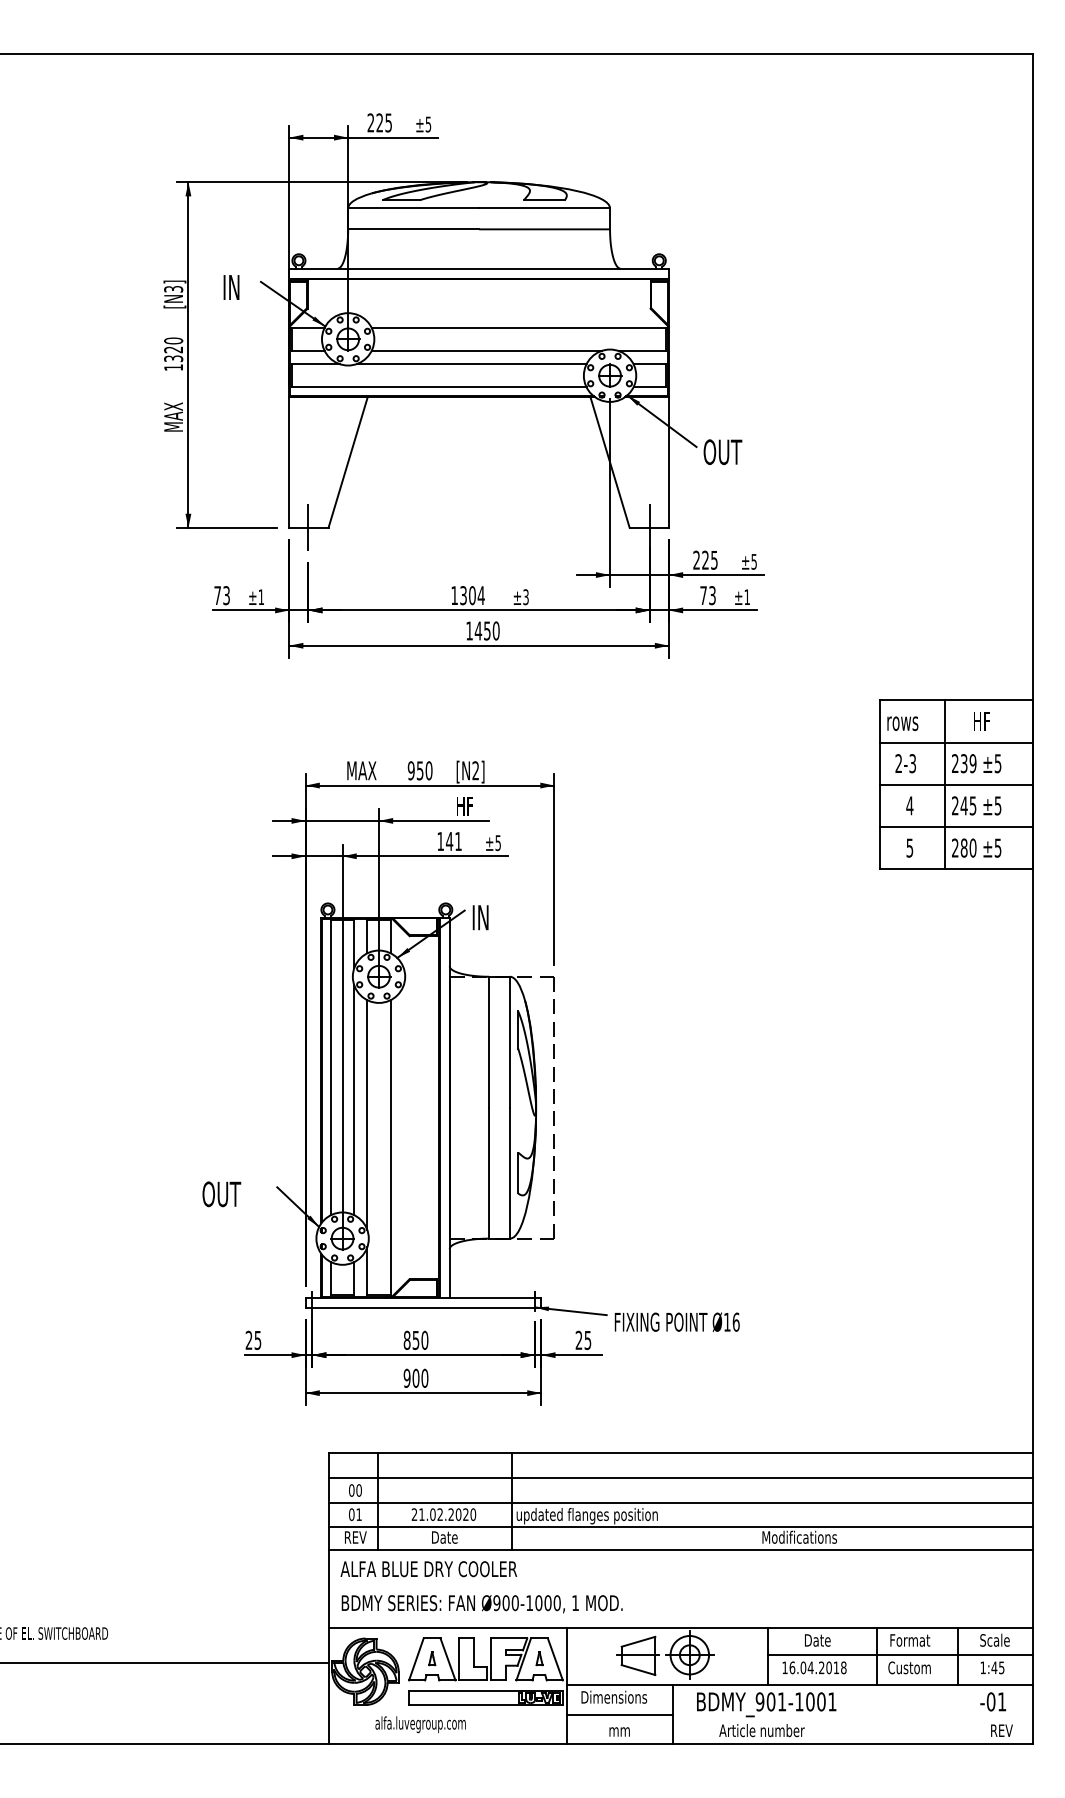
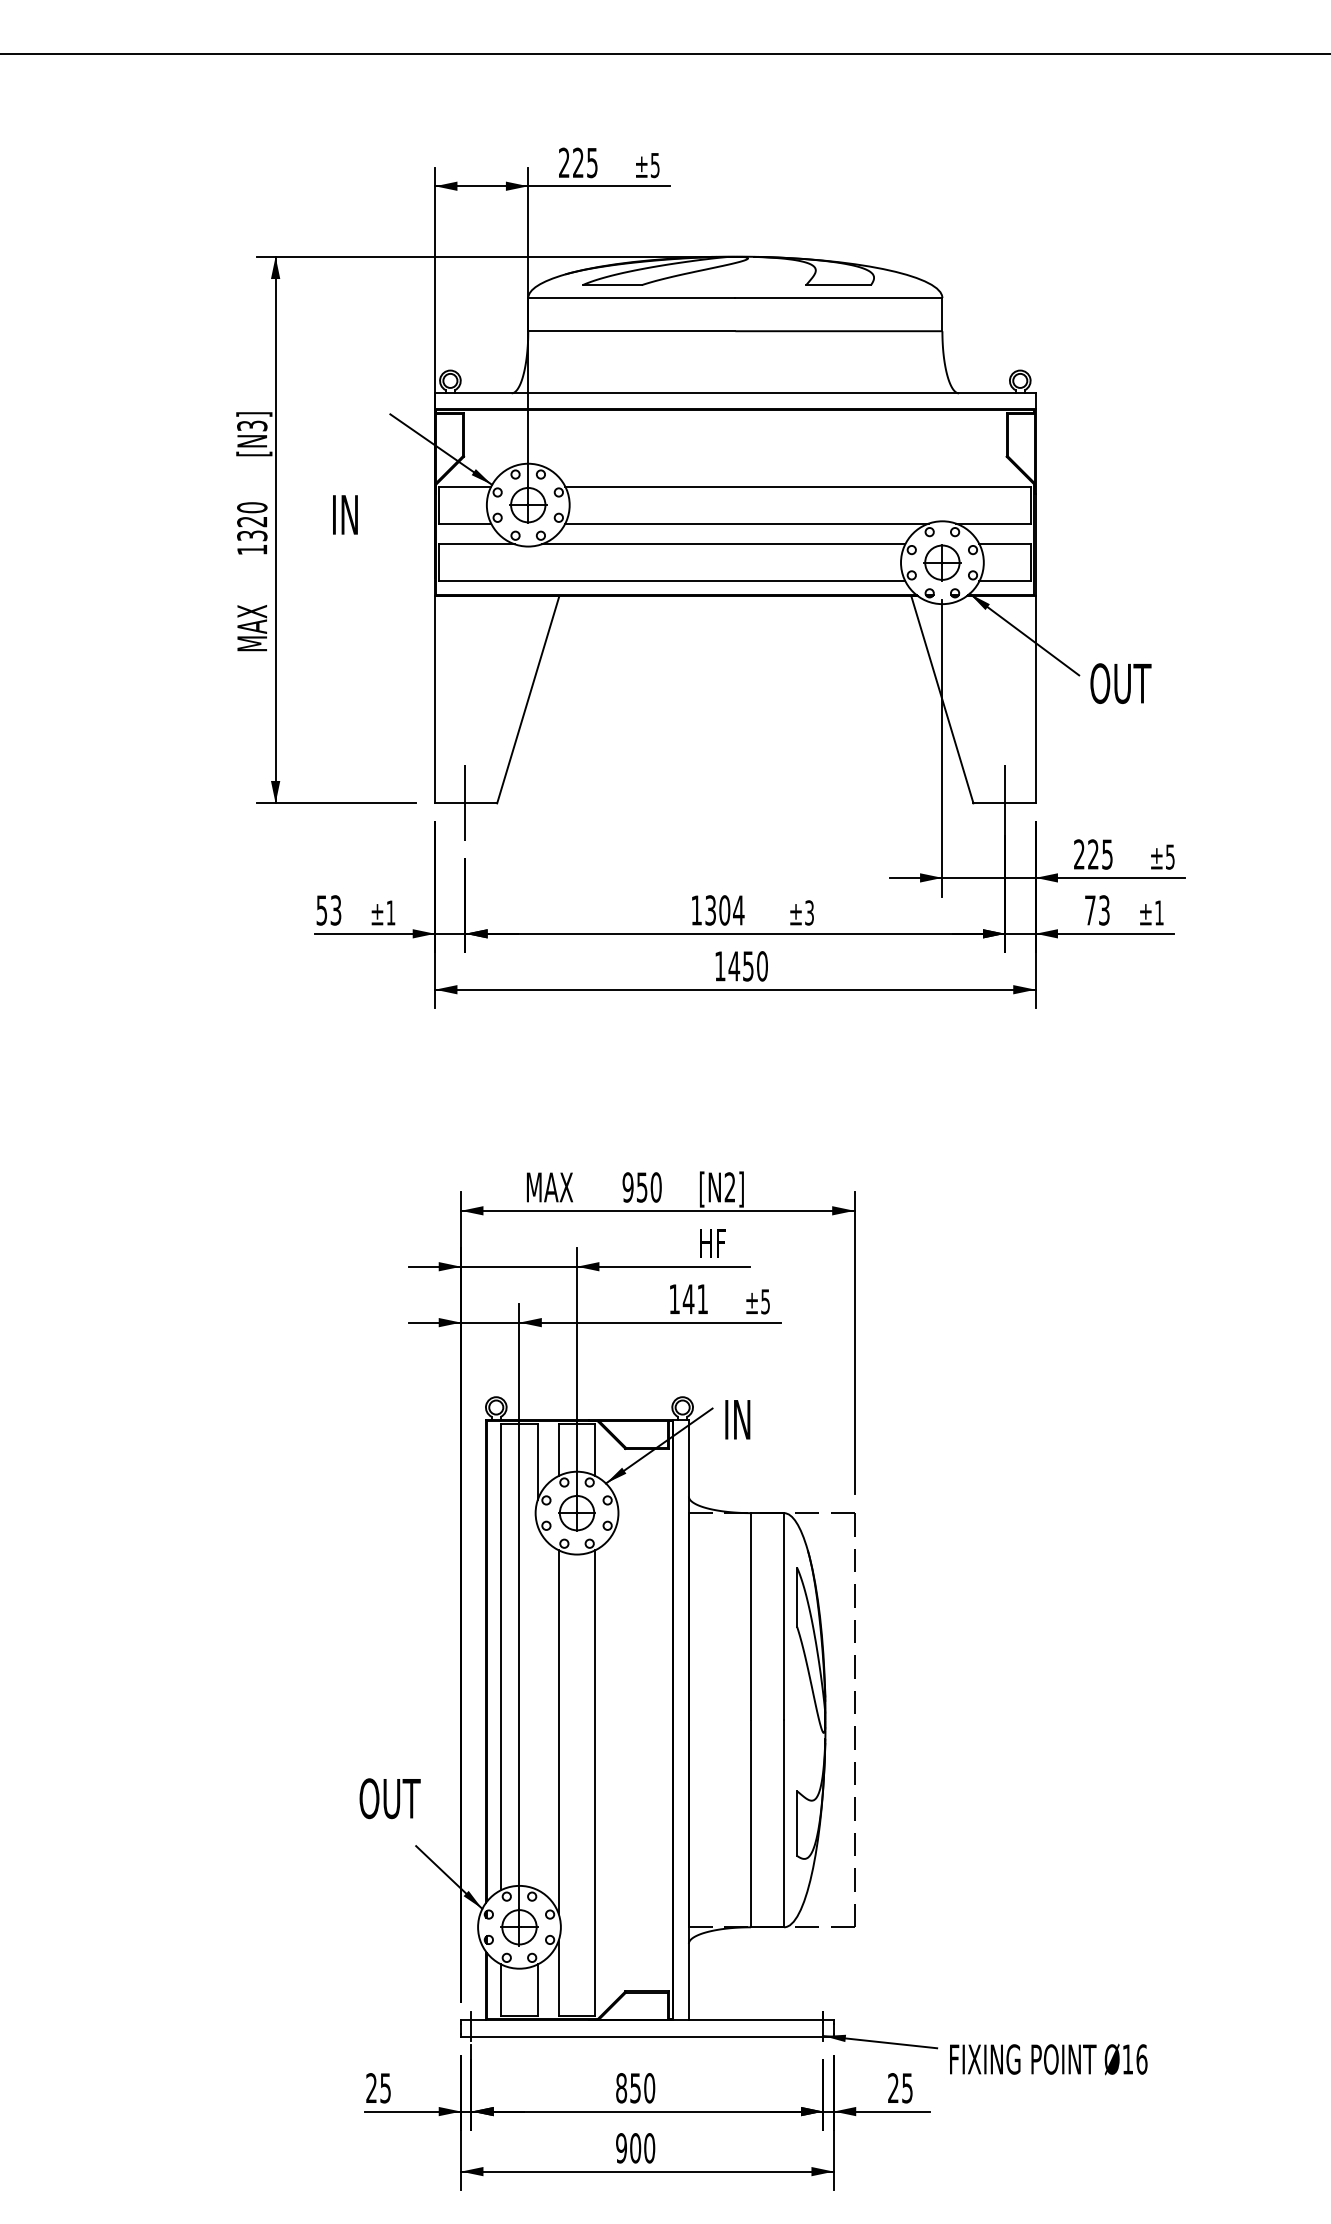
text: (231, 287) -> (345, 514), moved
text: (217, 595) -> (321, 910), 73 -> 53
line: (354, 1100) -> (538, 1708), removed
text: (221, 1194) -> (389, 1798), moved

